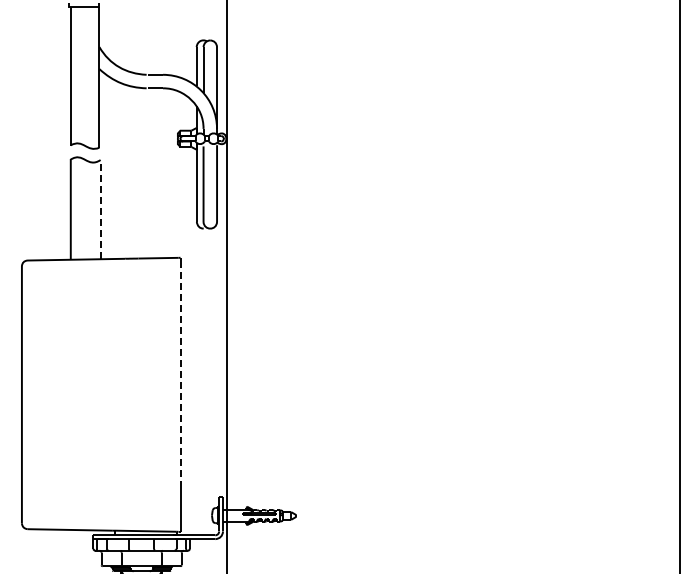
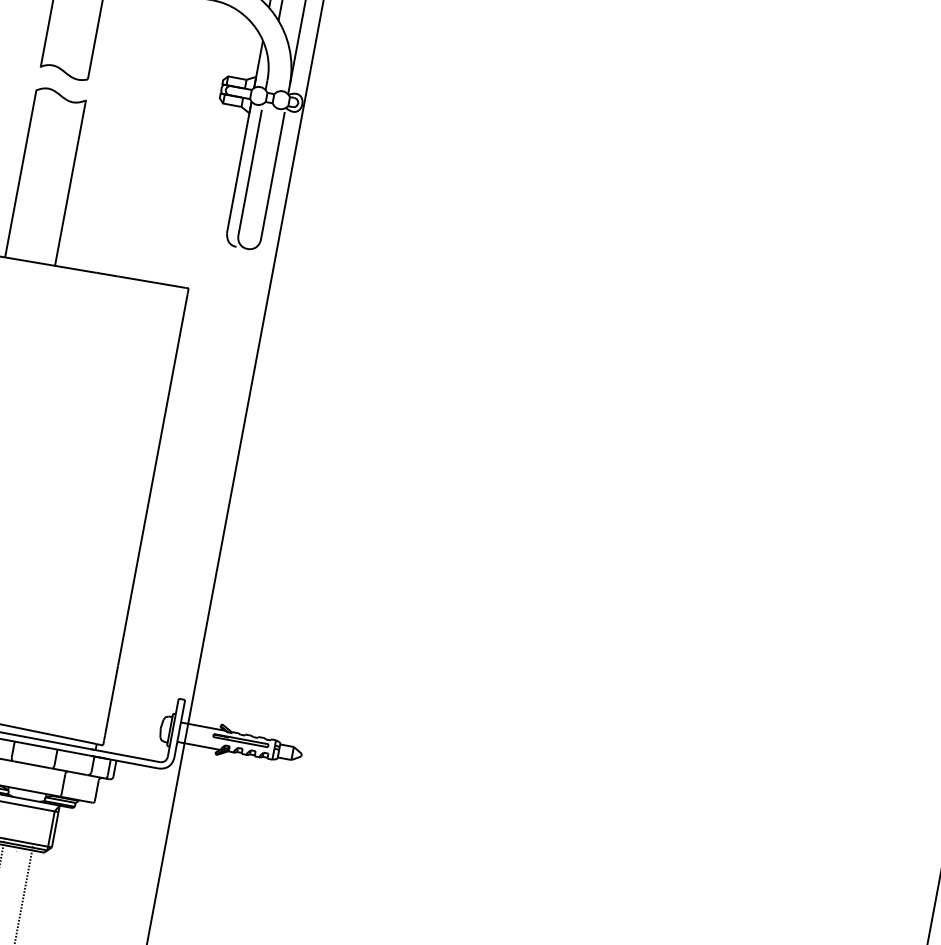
line: (100, 209) -> (70, 182), dashed -> solid
line: (180, 373) -> (152, 481), dashed -> solid

